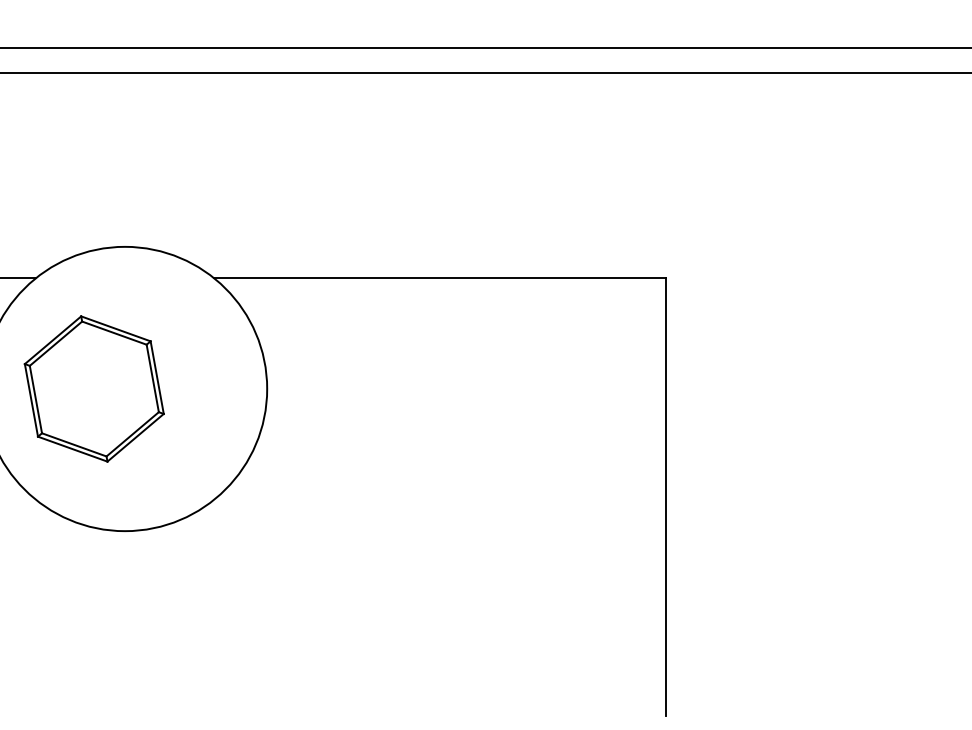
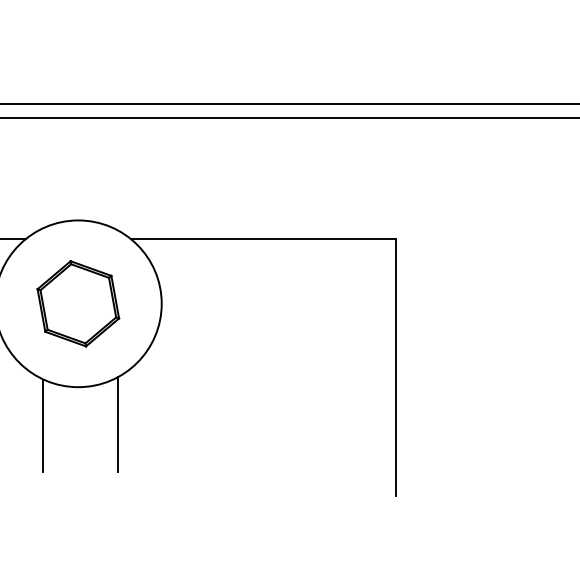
part: (94, 388) -> (78, 303), moved
line: (193, 594) -> (118, 424), added
line: (65, 596) -> (43, 425), added

